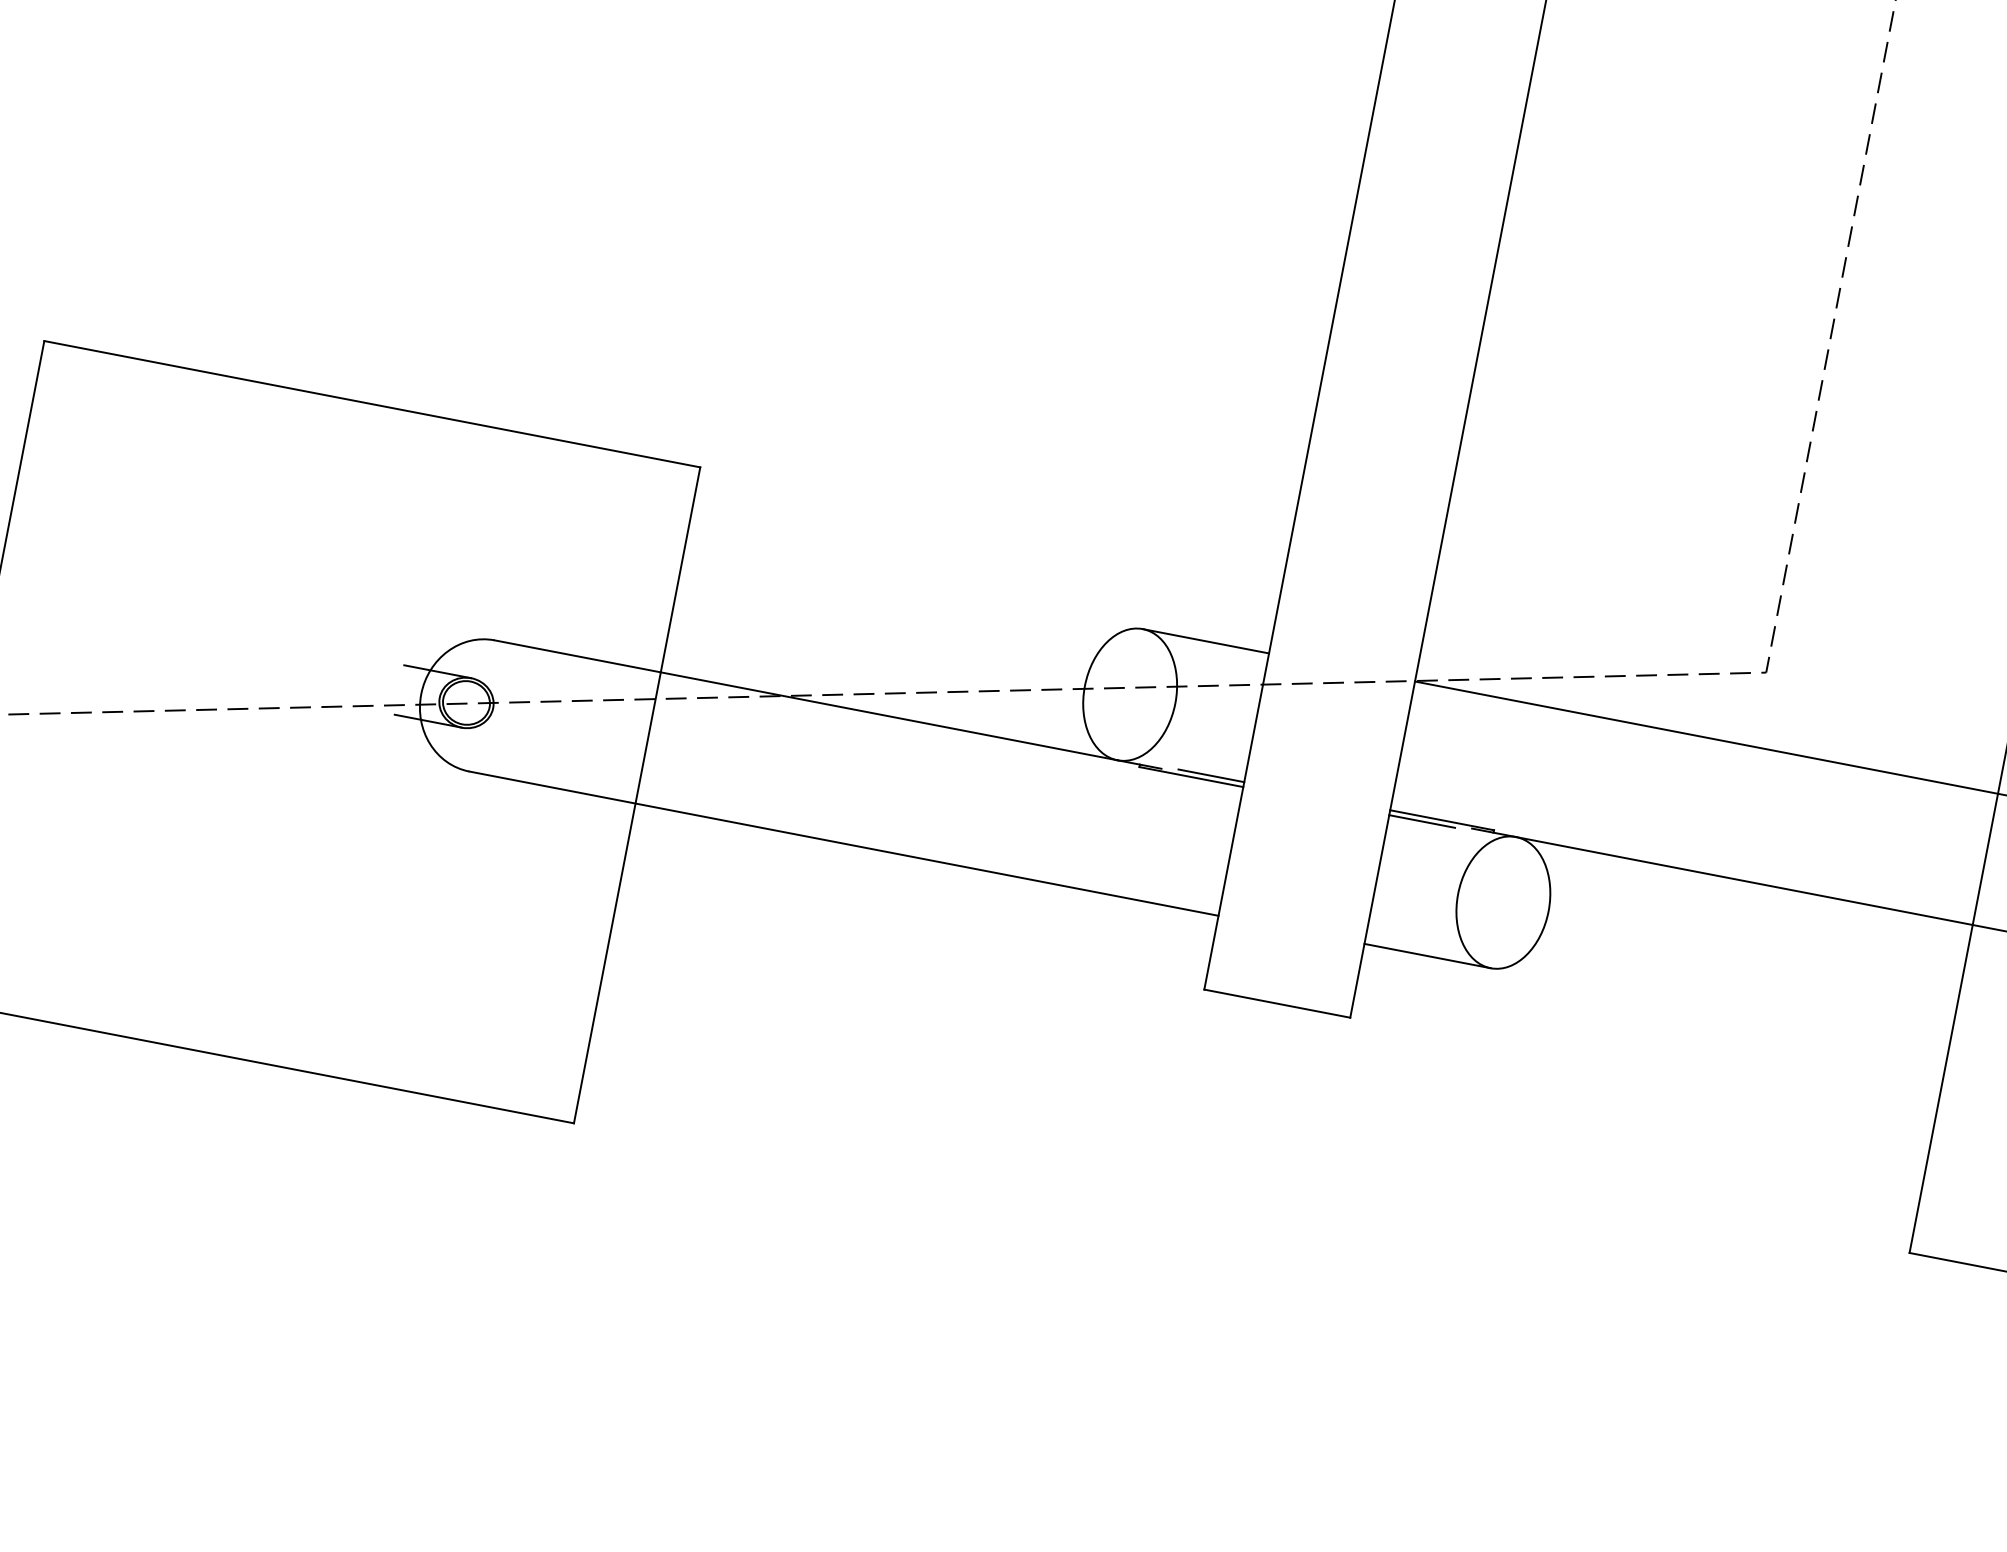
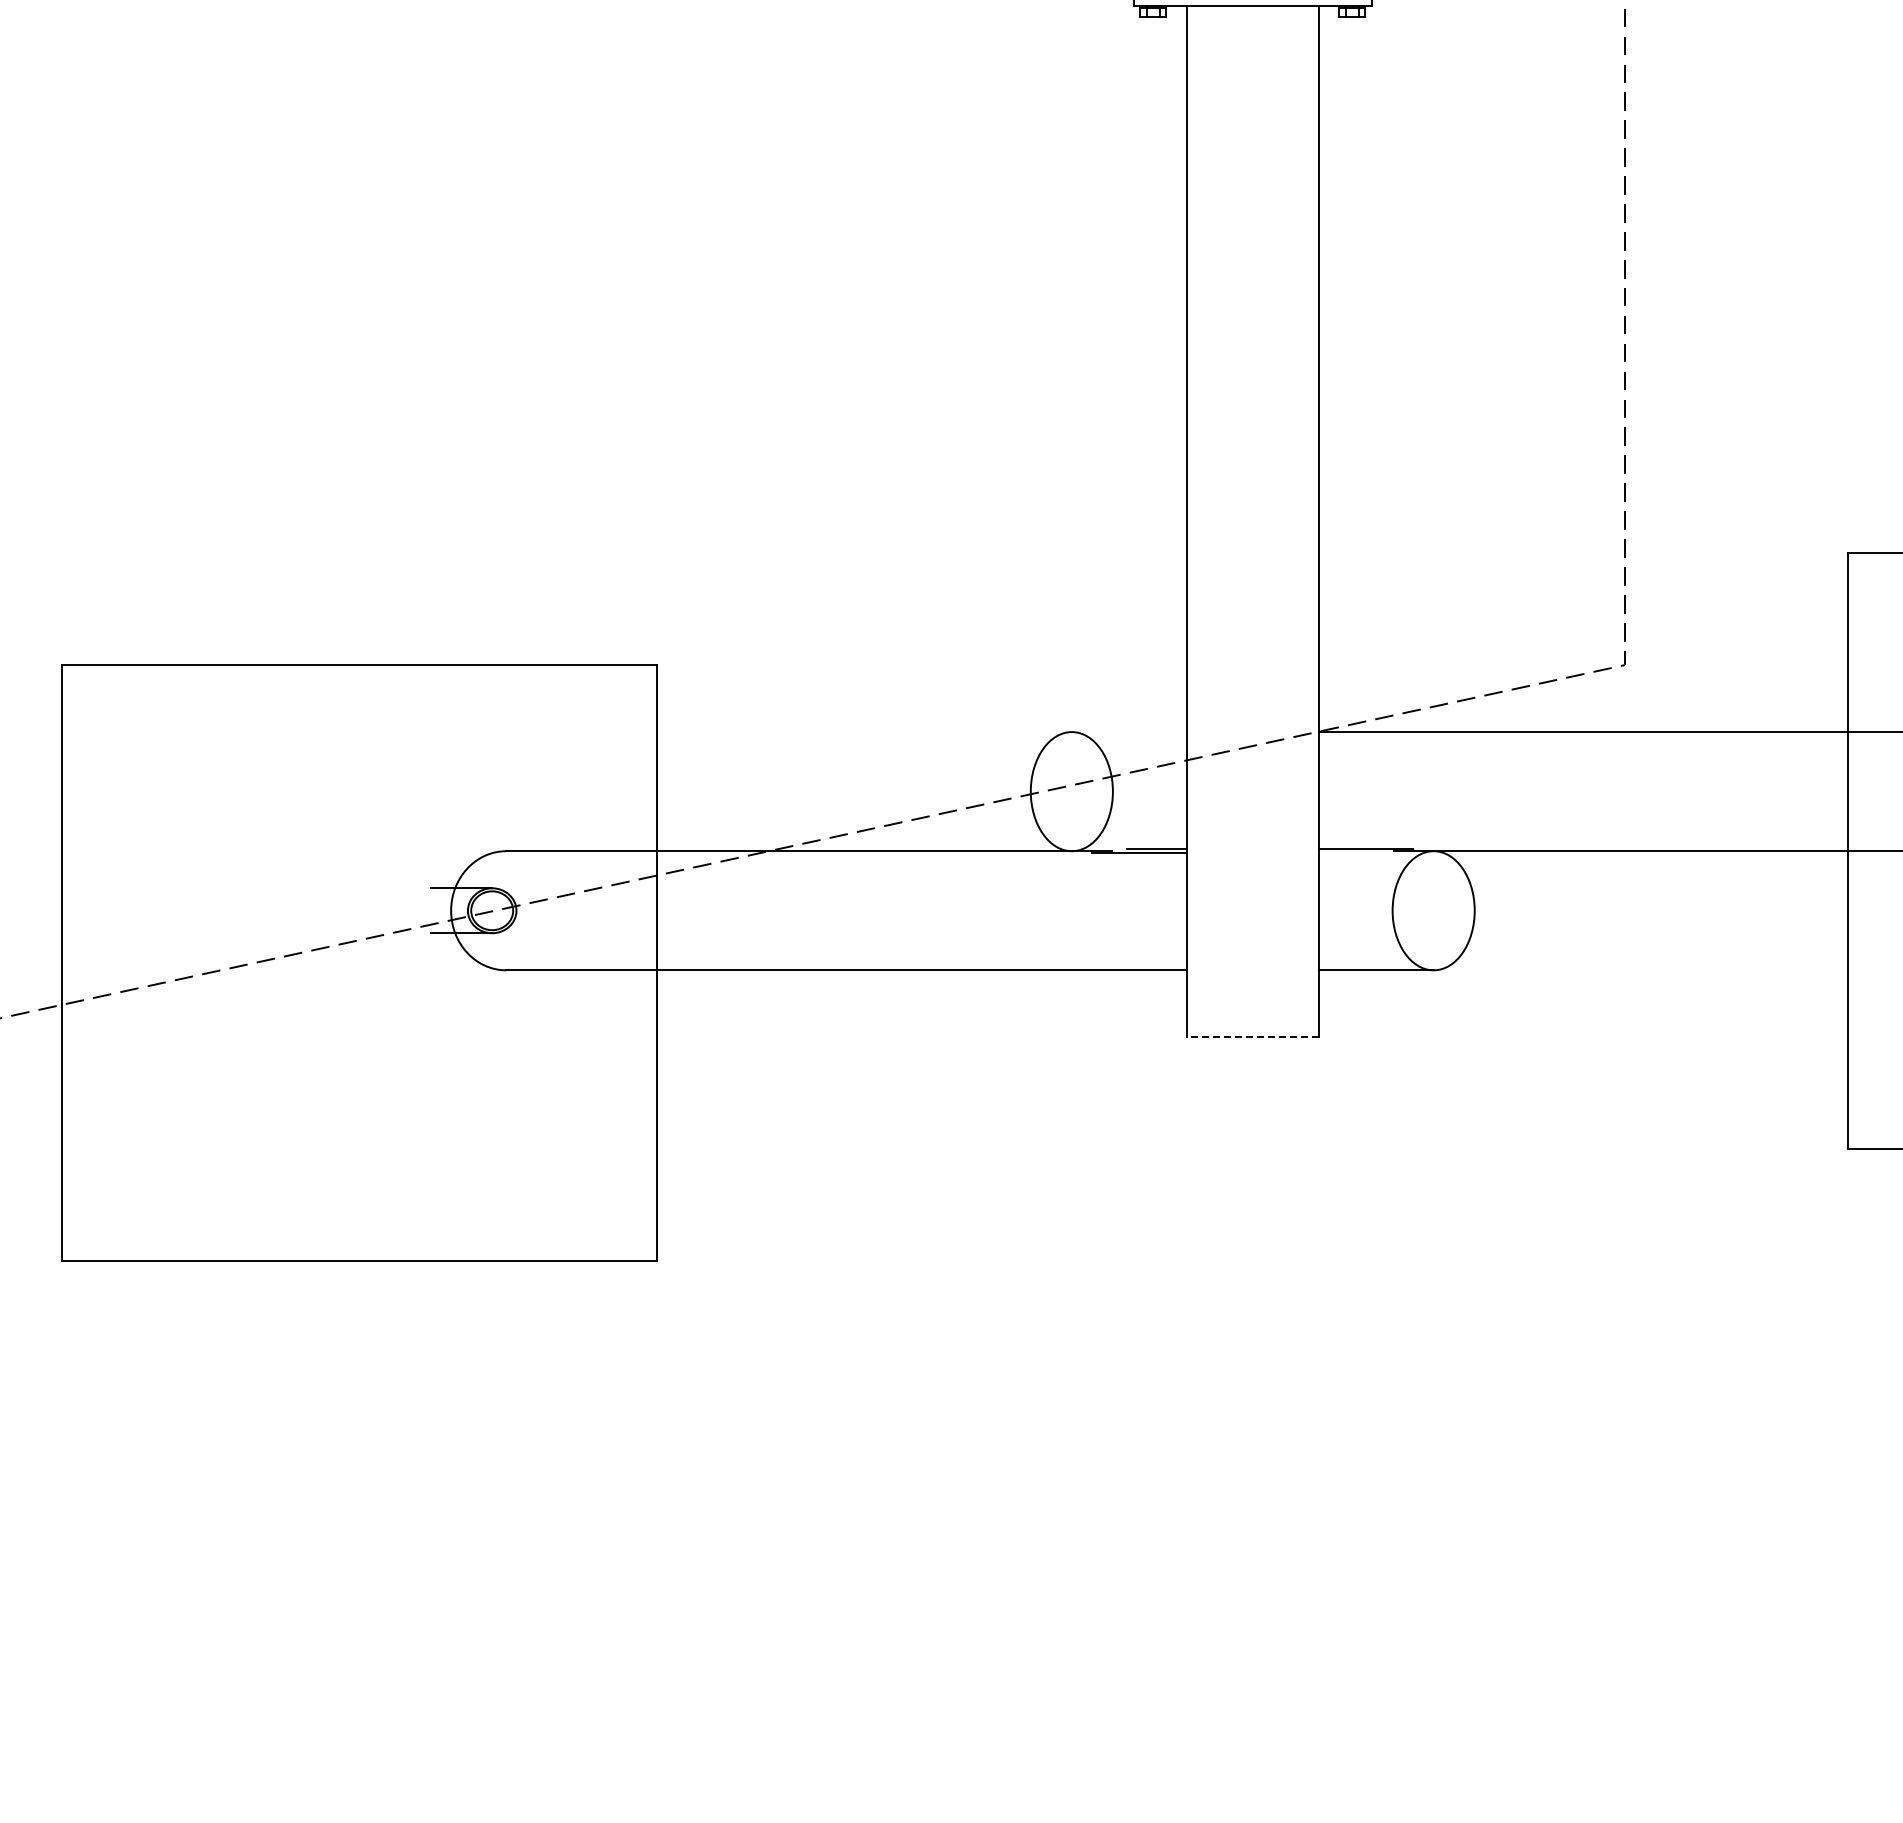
line: (1205, 641) -> (1128, 732), removed
line: (1421, 821) -> (1348, 853), removed
line: (1276, 1003) -> (1252, 1037), solid -> dashed

